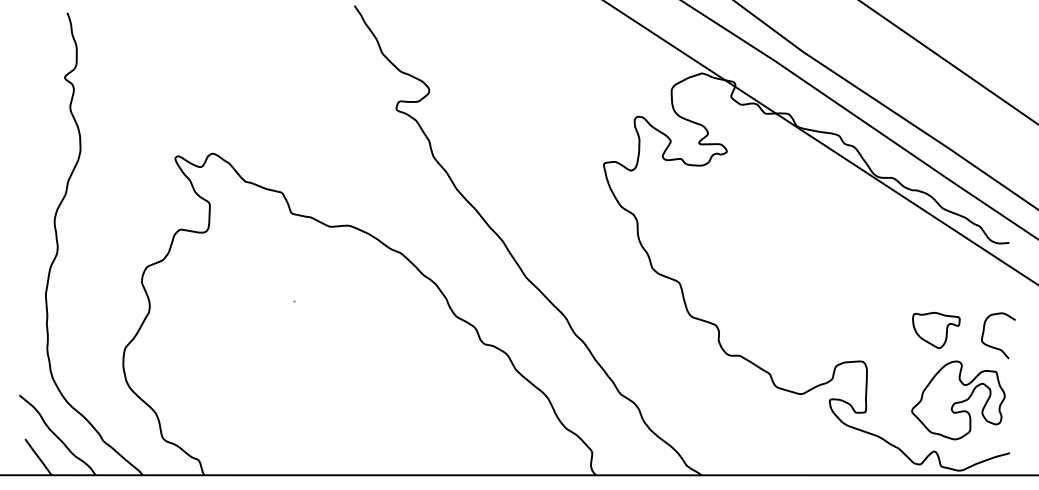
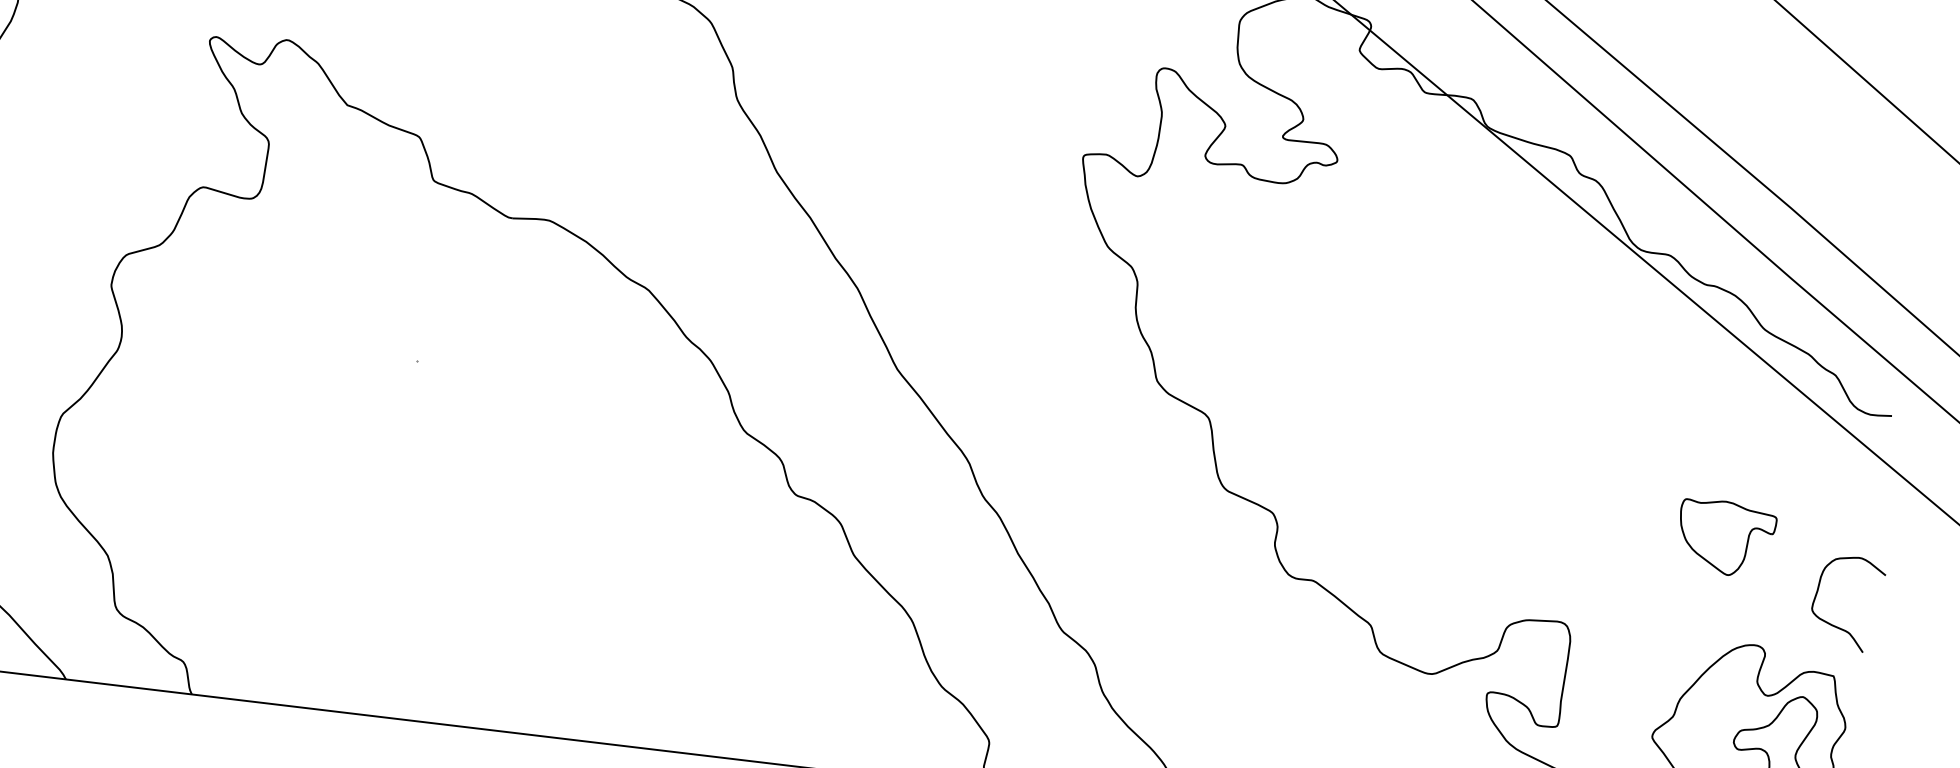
part: (936, 330) -> (1726, 538), moved

